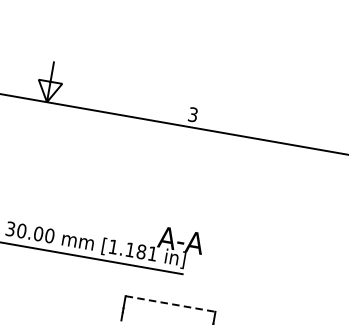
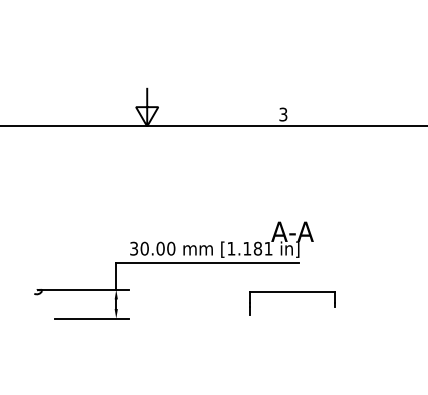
line: (171, 303) -> (293, 291), dashed -> solid

